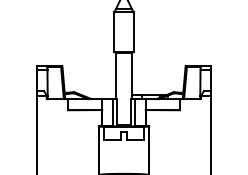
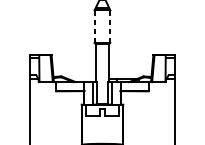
line: (114, 32) -> (94, 27), solid -> dashed
line: (133, 32) -> (110, 27), solid -> dashed

